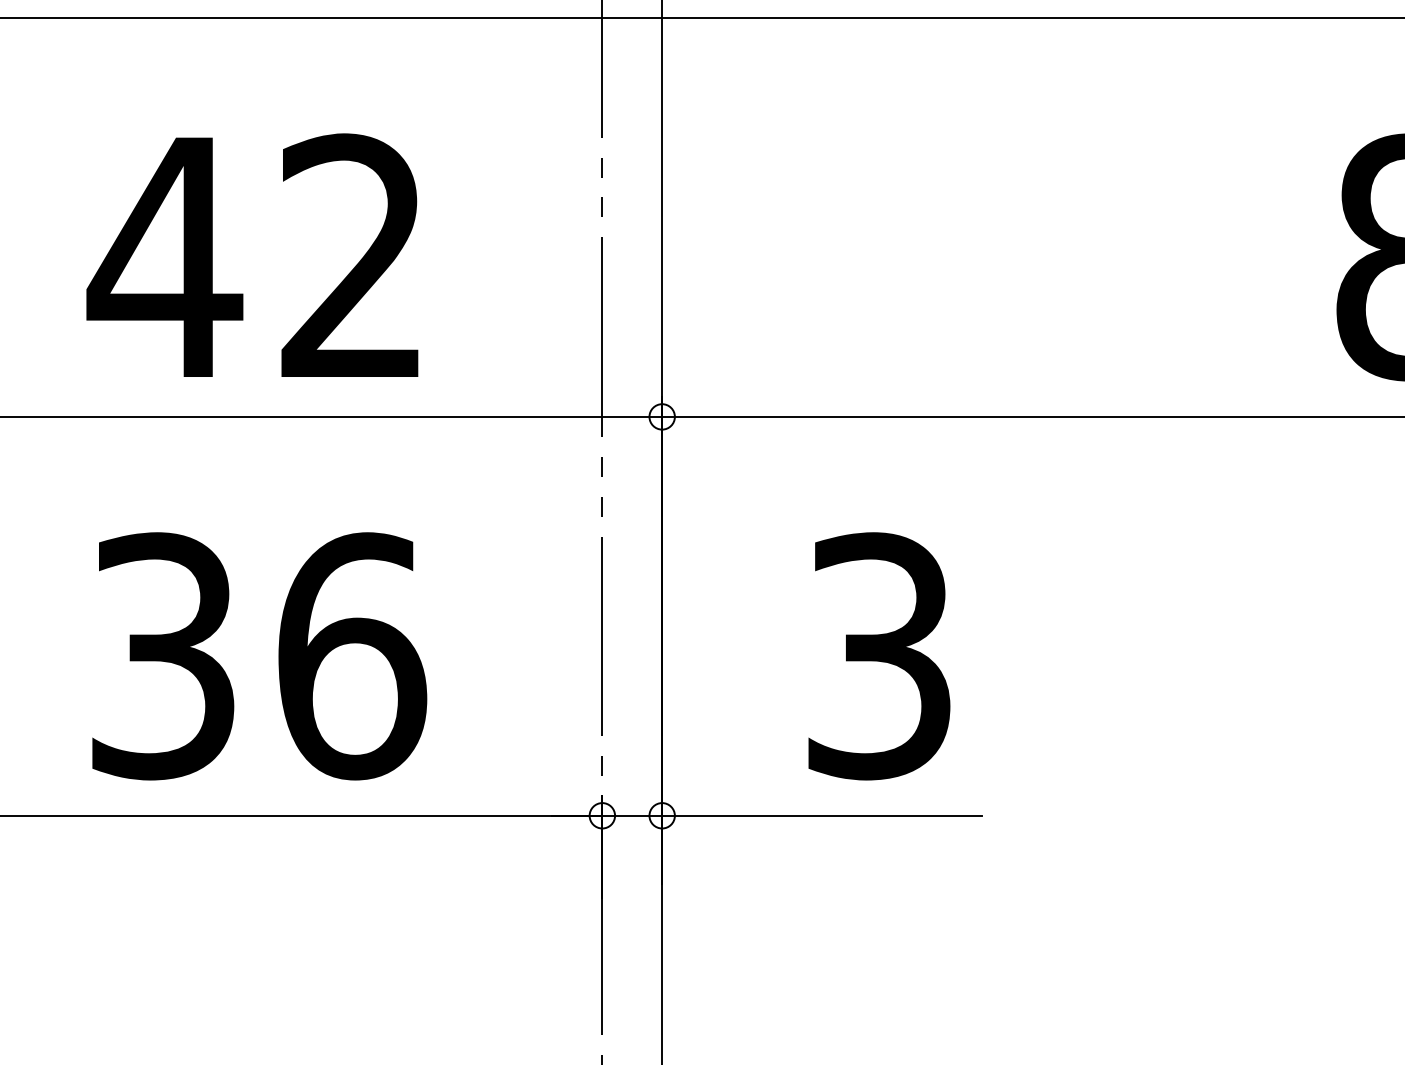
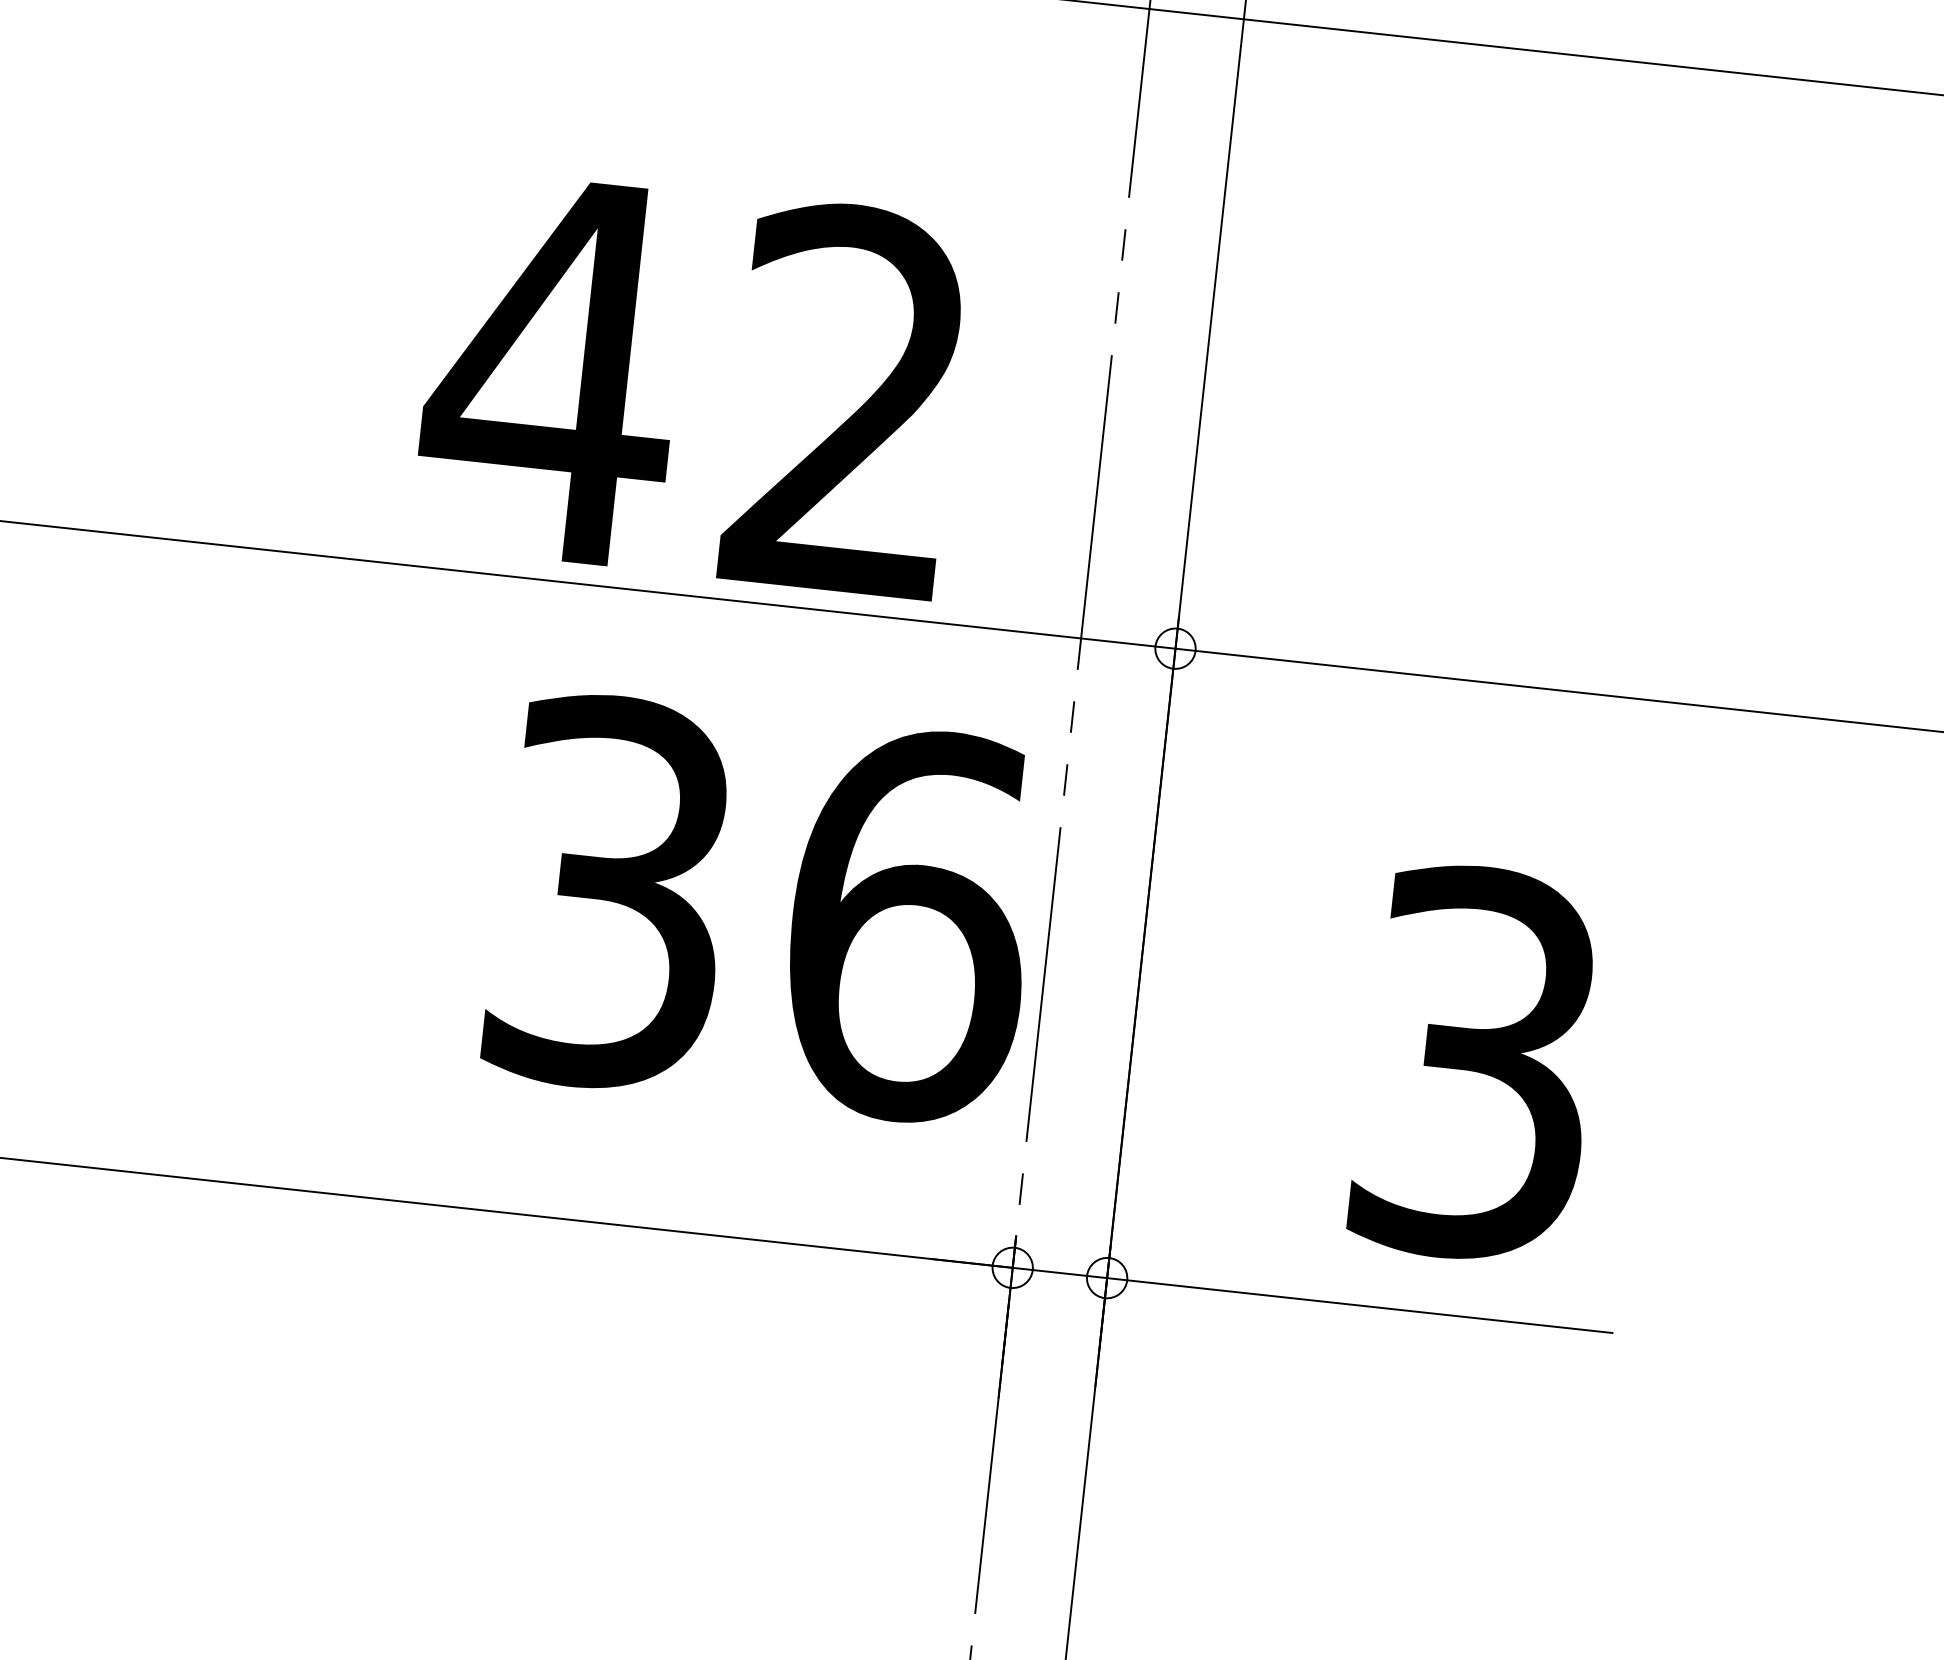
text: (252, 254) -> (691, 379), moved
text: (259, 656) -> (762, 909), moved

